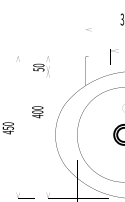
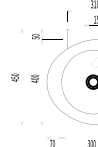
text: (36, 111) -> (34, 78), moved

